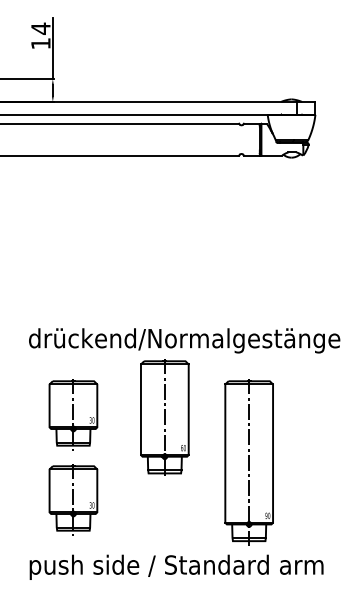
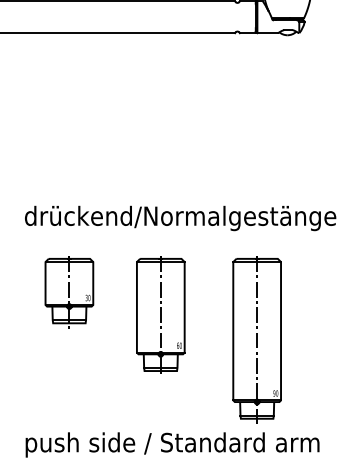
part: (164, 417) -> (160, 315), moved
part: (248, 462) -> (256, 340), moved
part: (73, 499) -> (69, 377), removed

